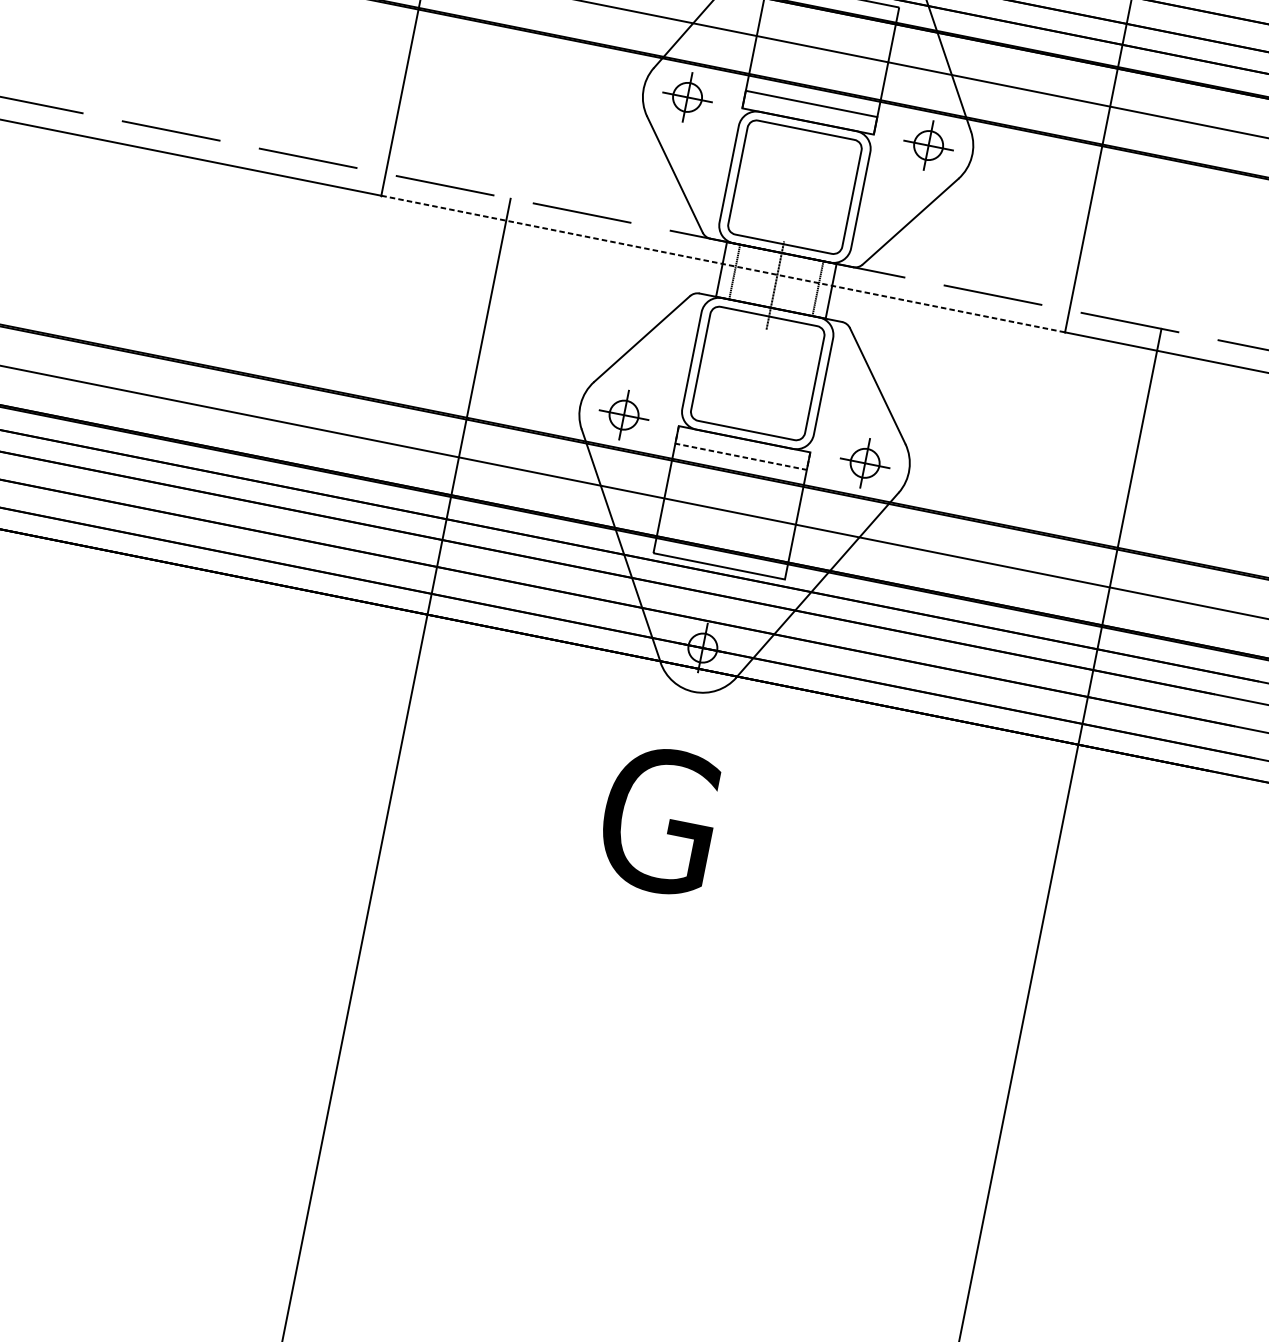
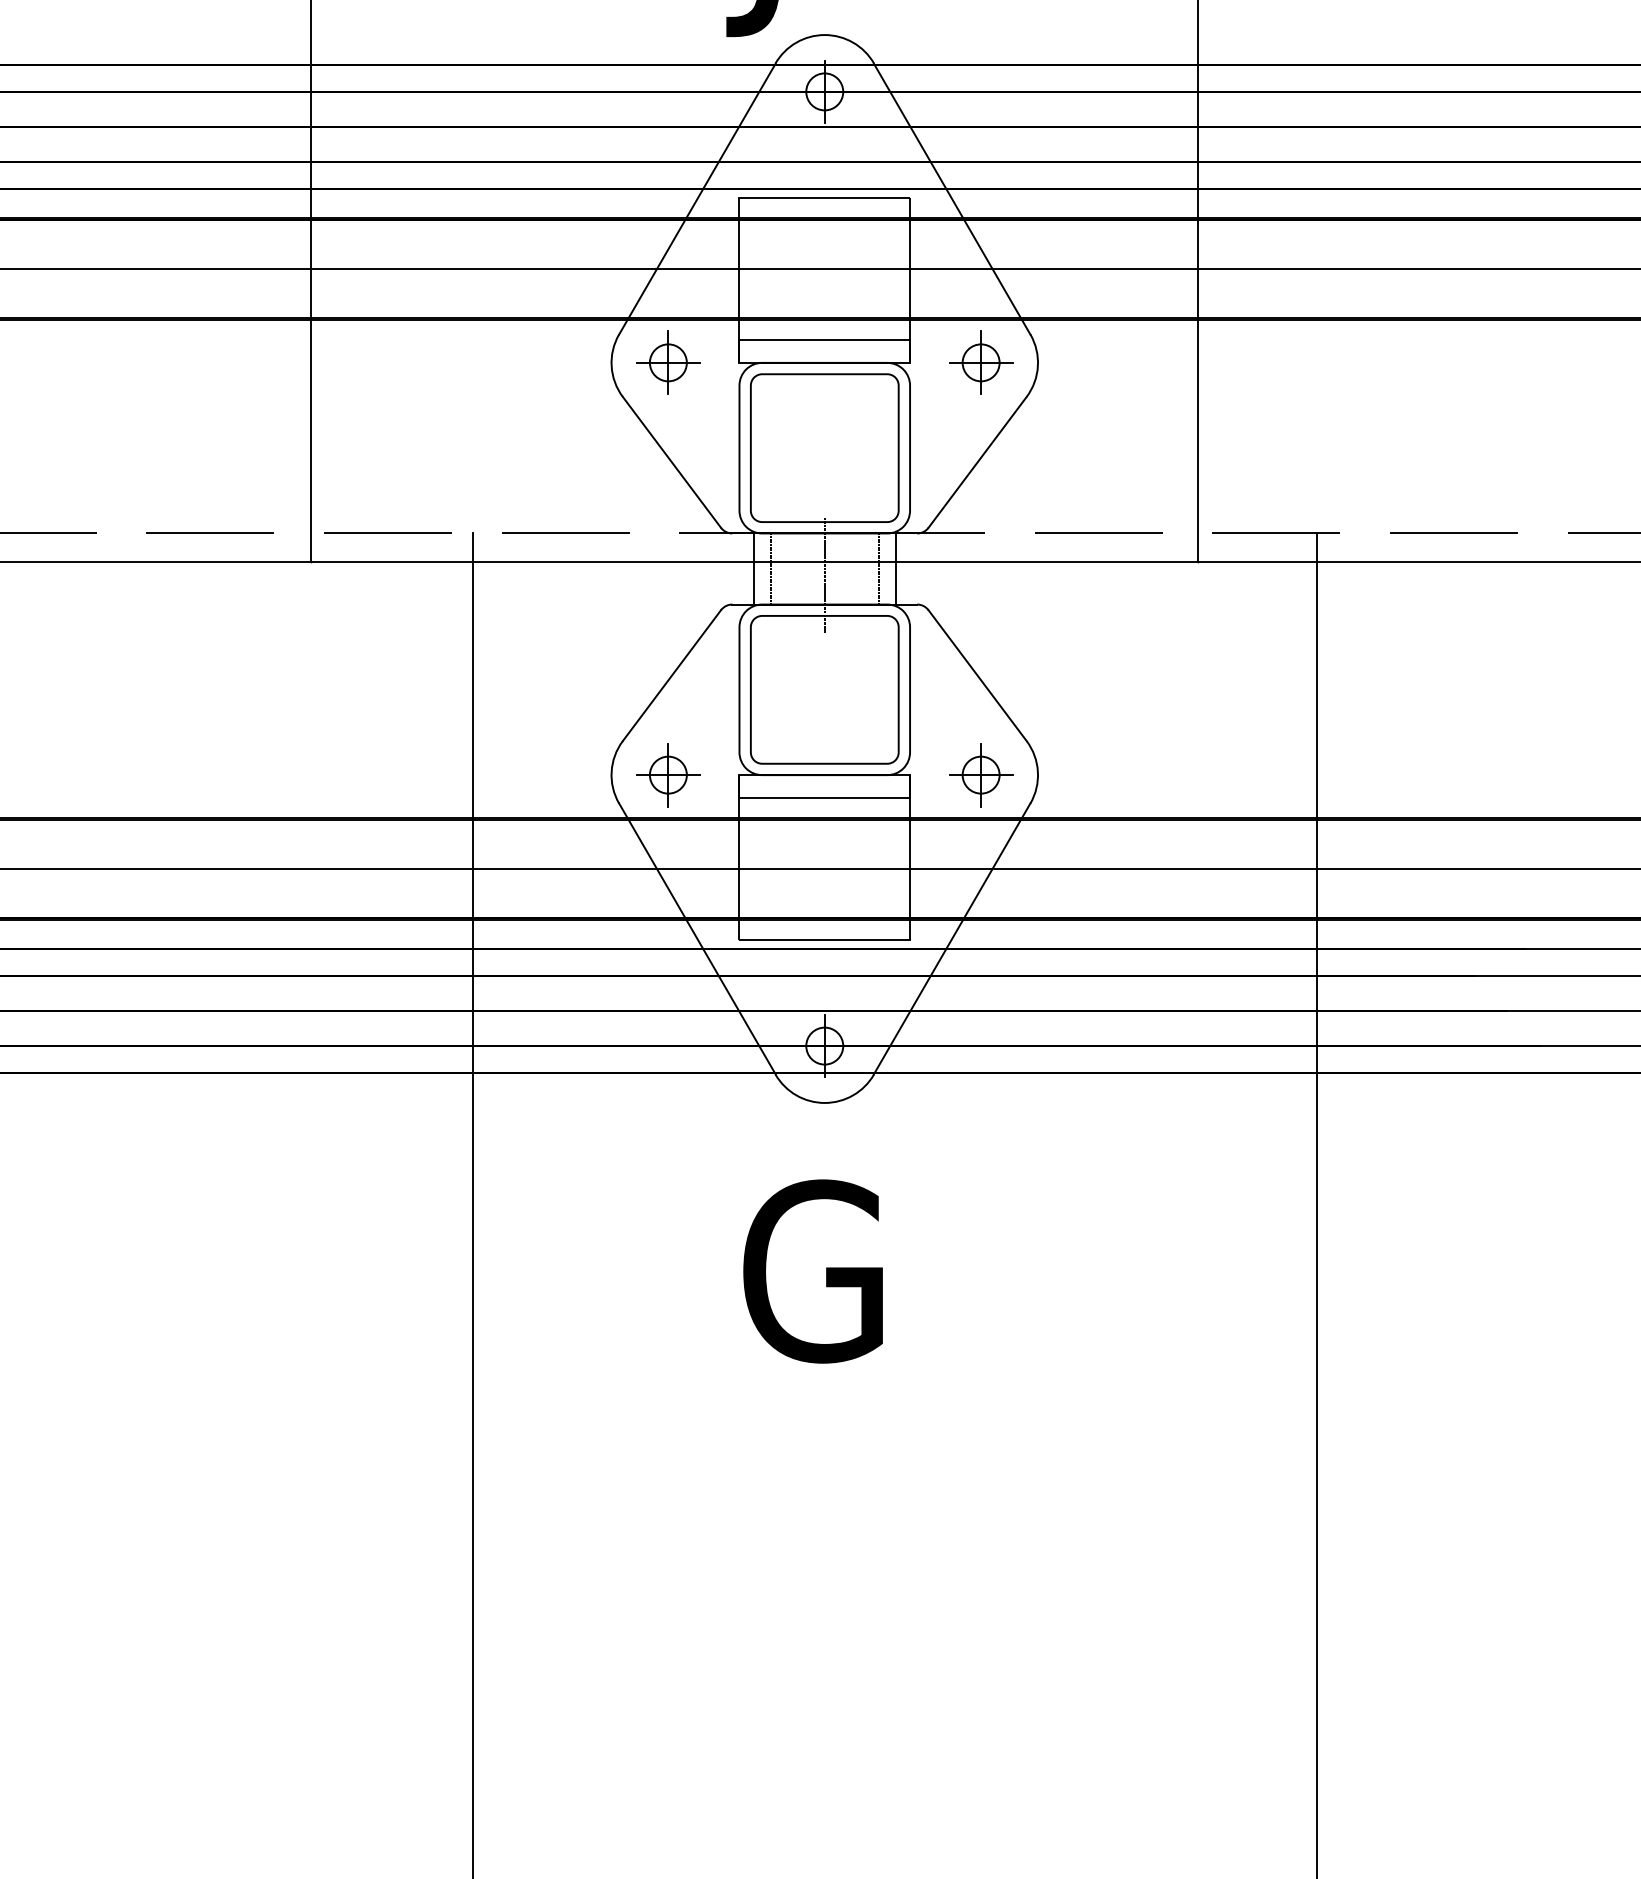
line: (723, 263) -> (754, 561), dashed -> solid
line: (741, 456) -> (825, 797), dashed -> solid

